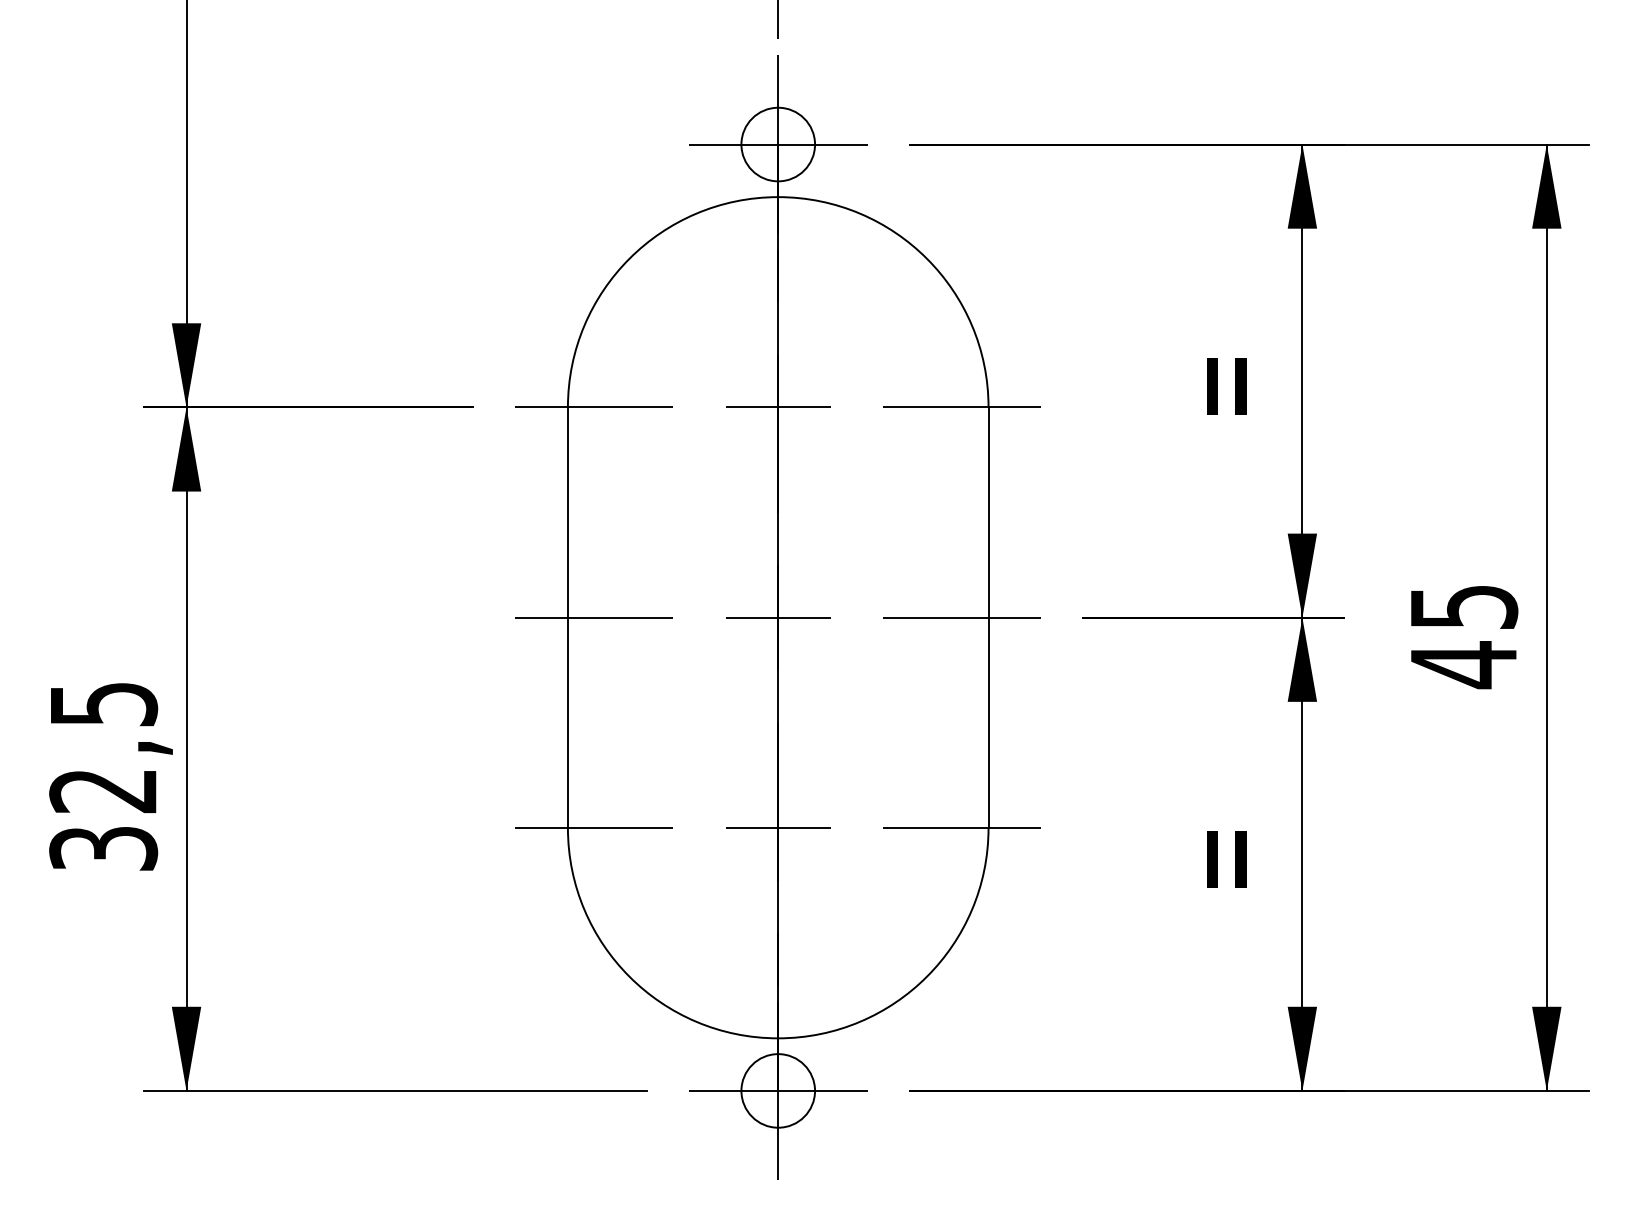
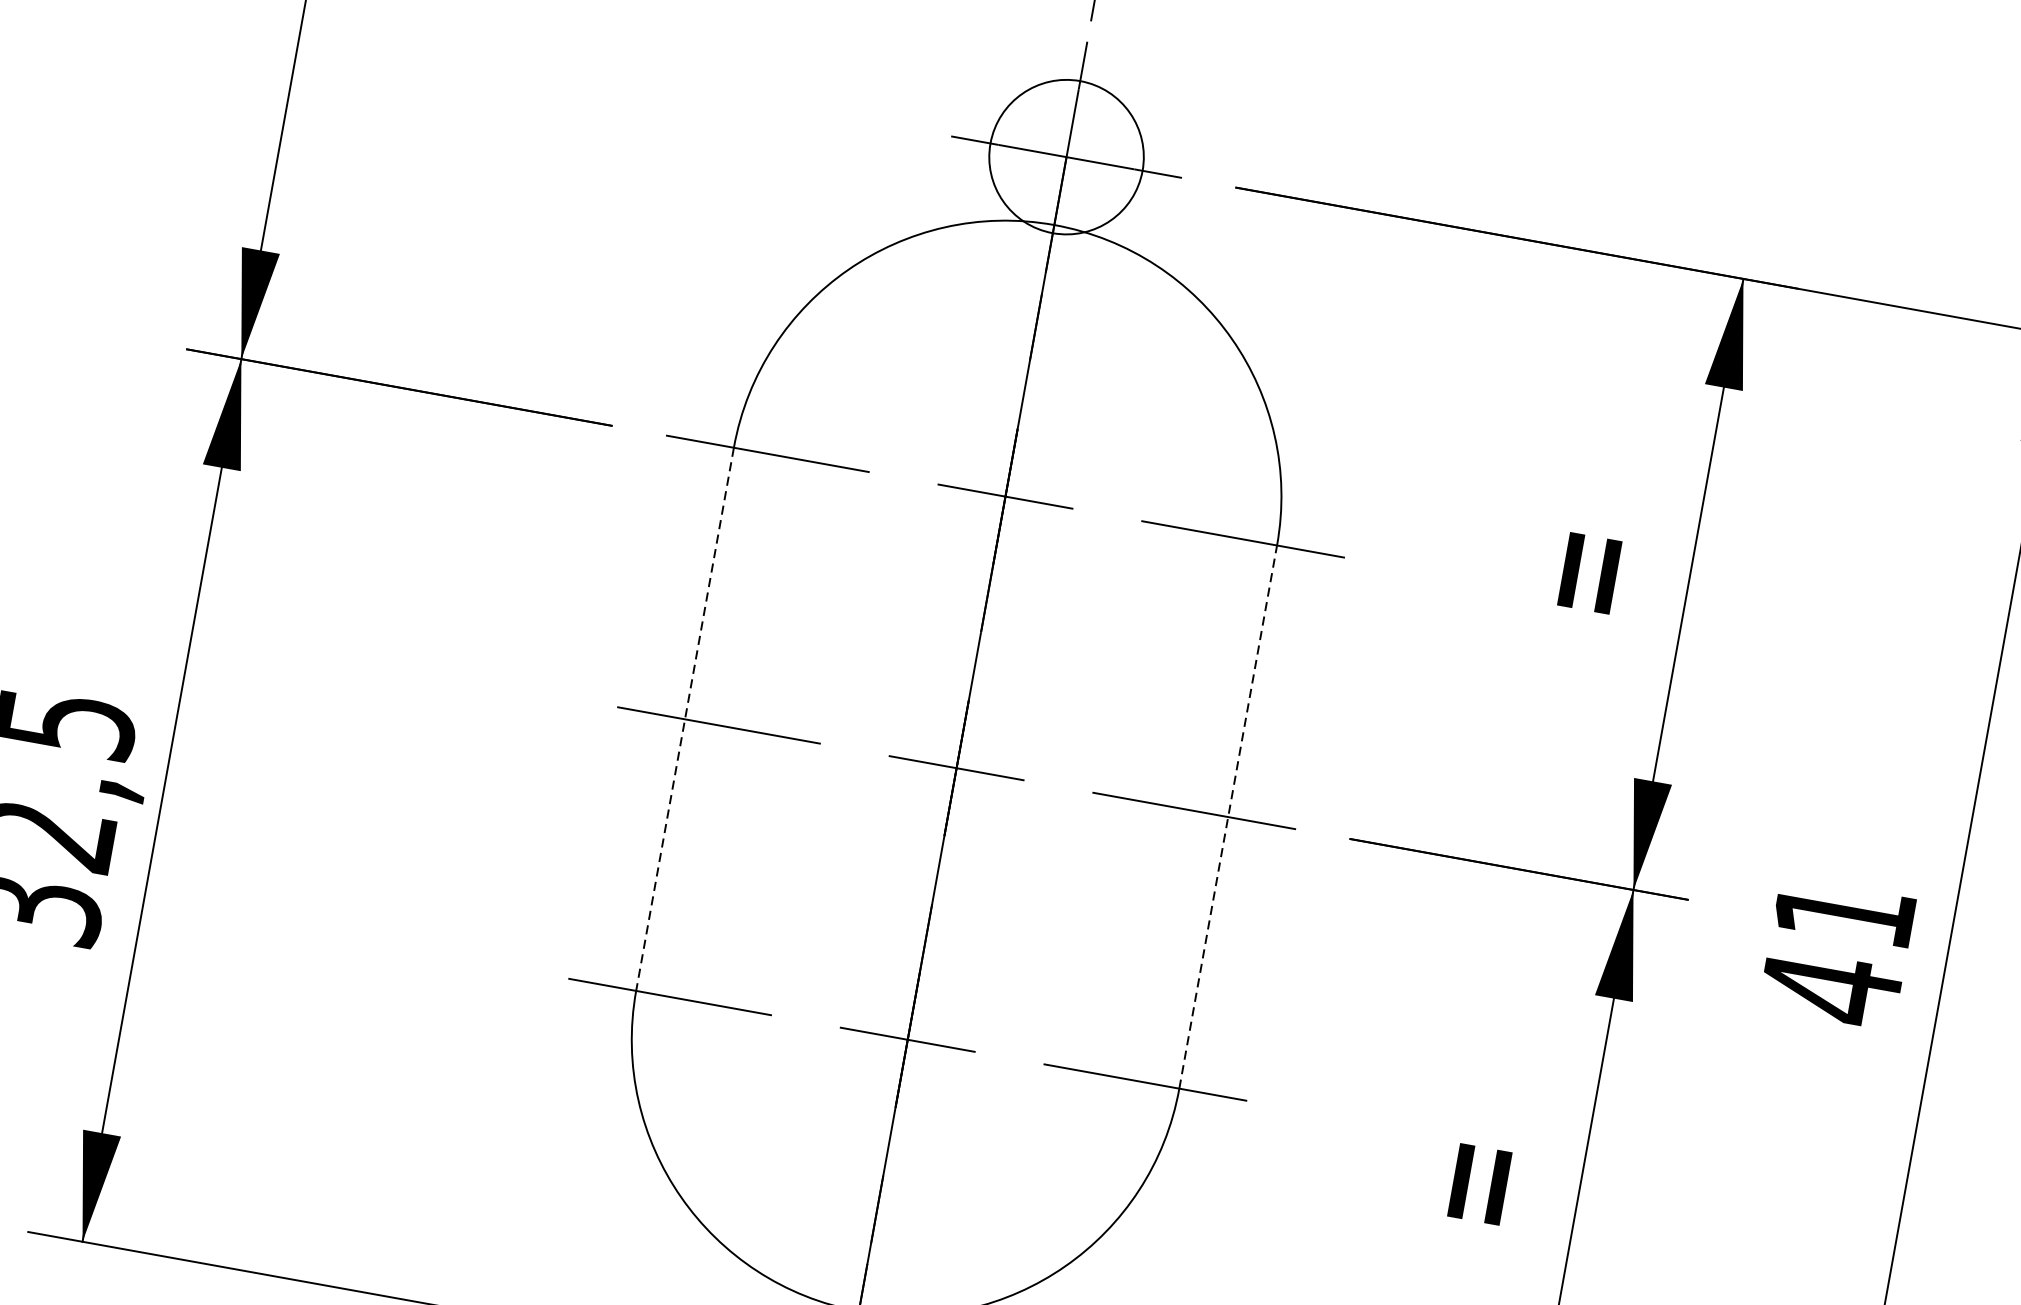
circle: (778, 144) -> (1066, 157), size x1.6
text: (1464, 607) -> (1845, 914), 45 -> 41
line: (988, 617) -> (1228, 816), solid -> dashed
line: (567, 618) -> (684, 720), solid -> dashed

